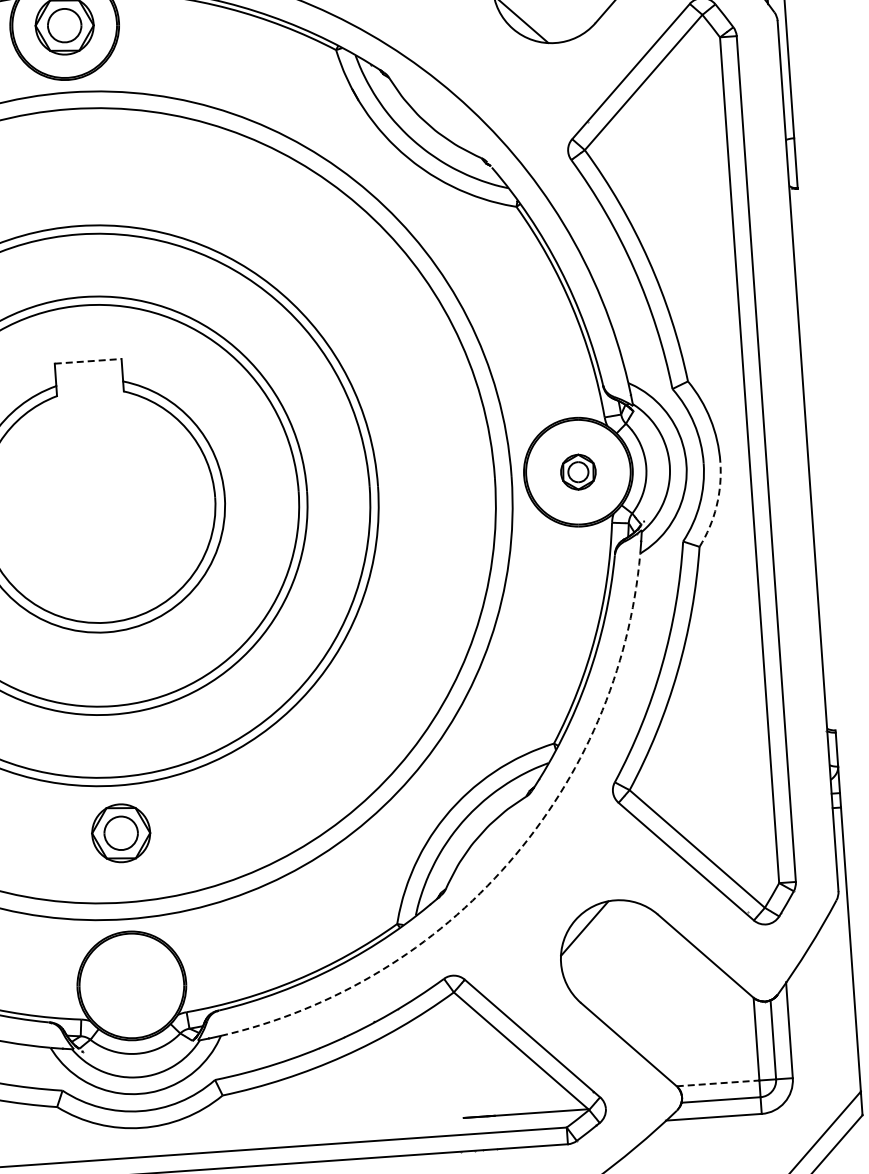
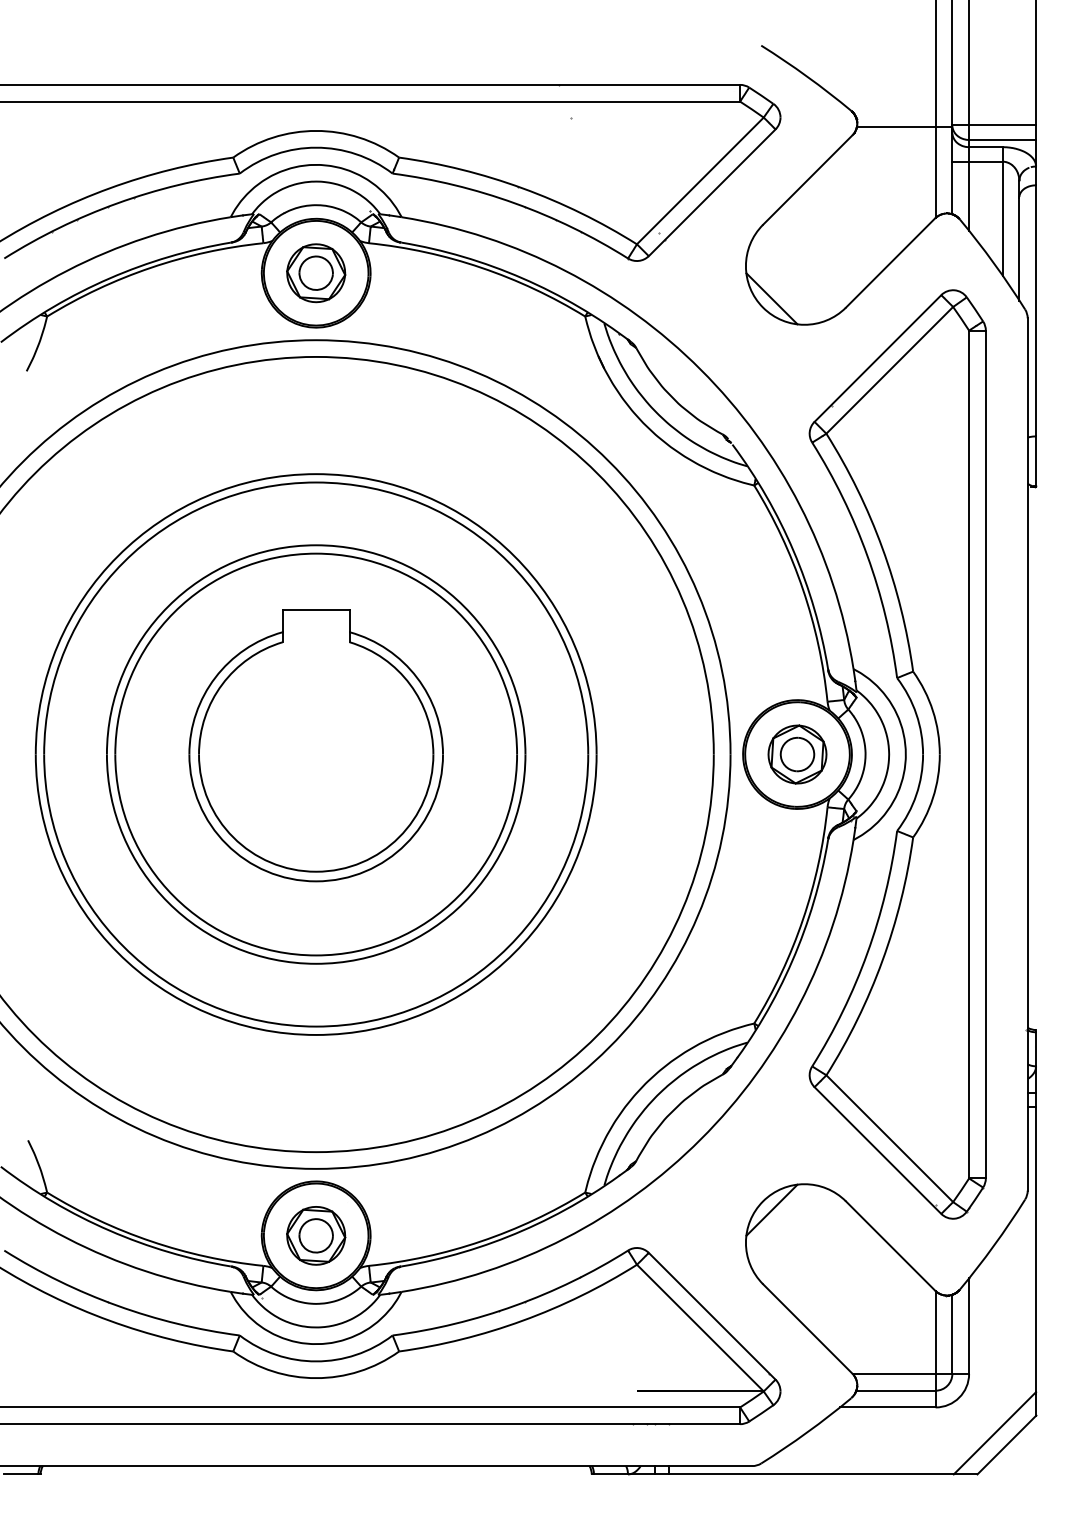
line: (88, 361) -> (316, 609), dashed -> solid
part: (578, 472) -> (797, 754), size x1.67
arc: (716, 506) -> (932, 798), dashed -> solid
part: (121, 832) -> (316, 1235), moved
arc: (508, 863) -> (700, 1139), dashed -> solid
line: (718, 1082) -> (894, 1373), dashed -> solid

